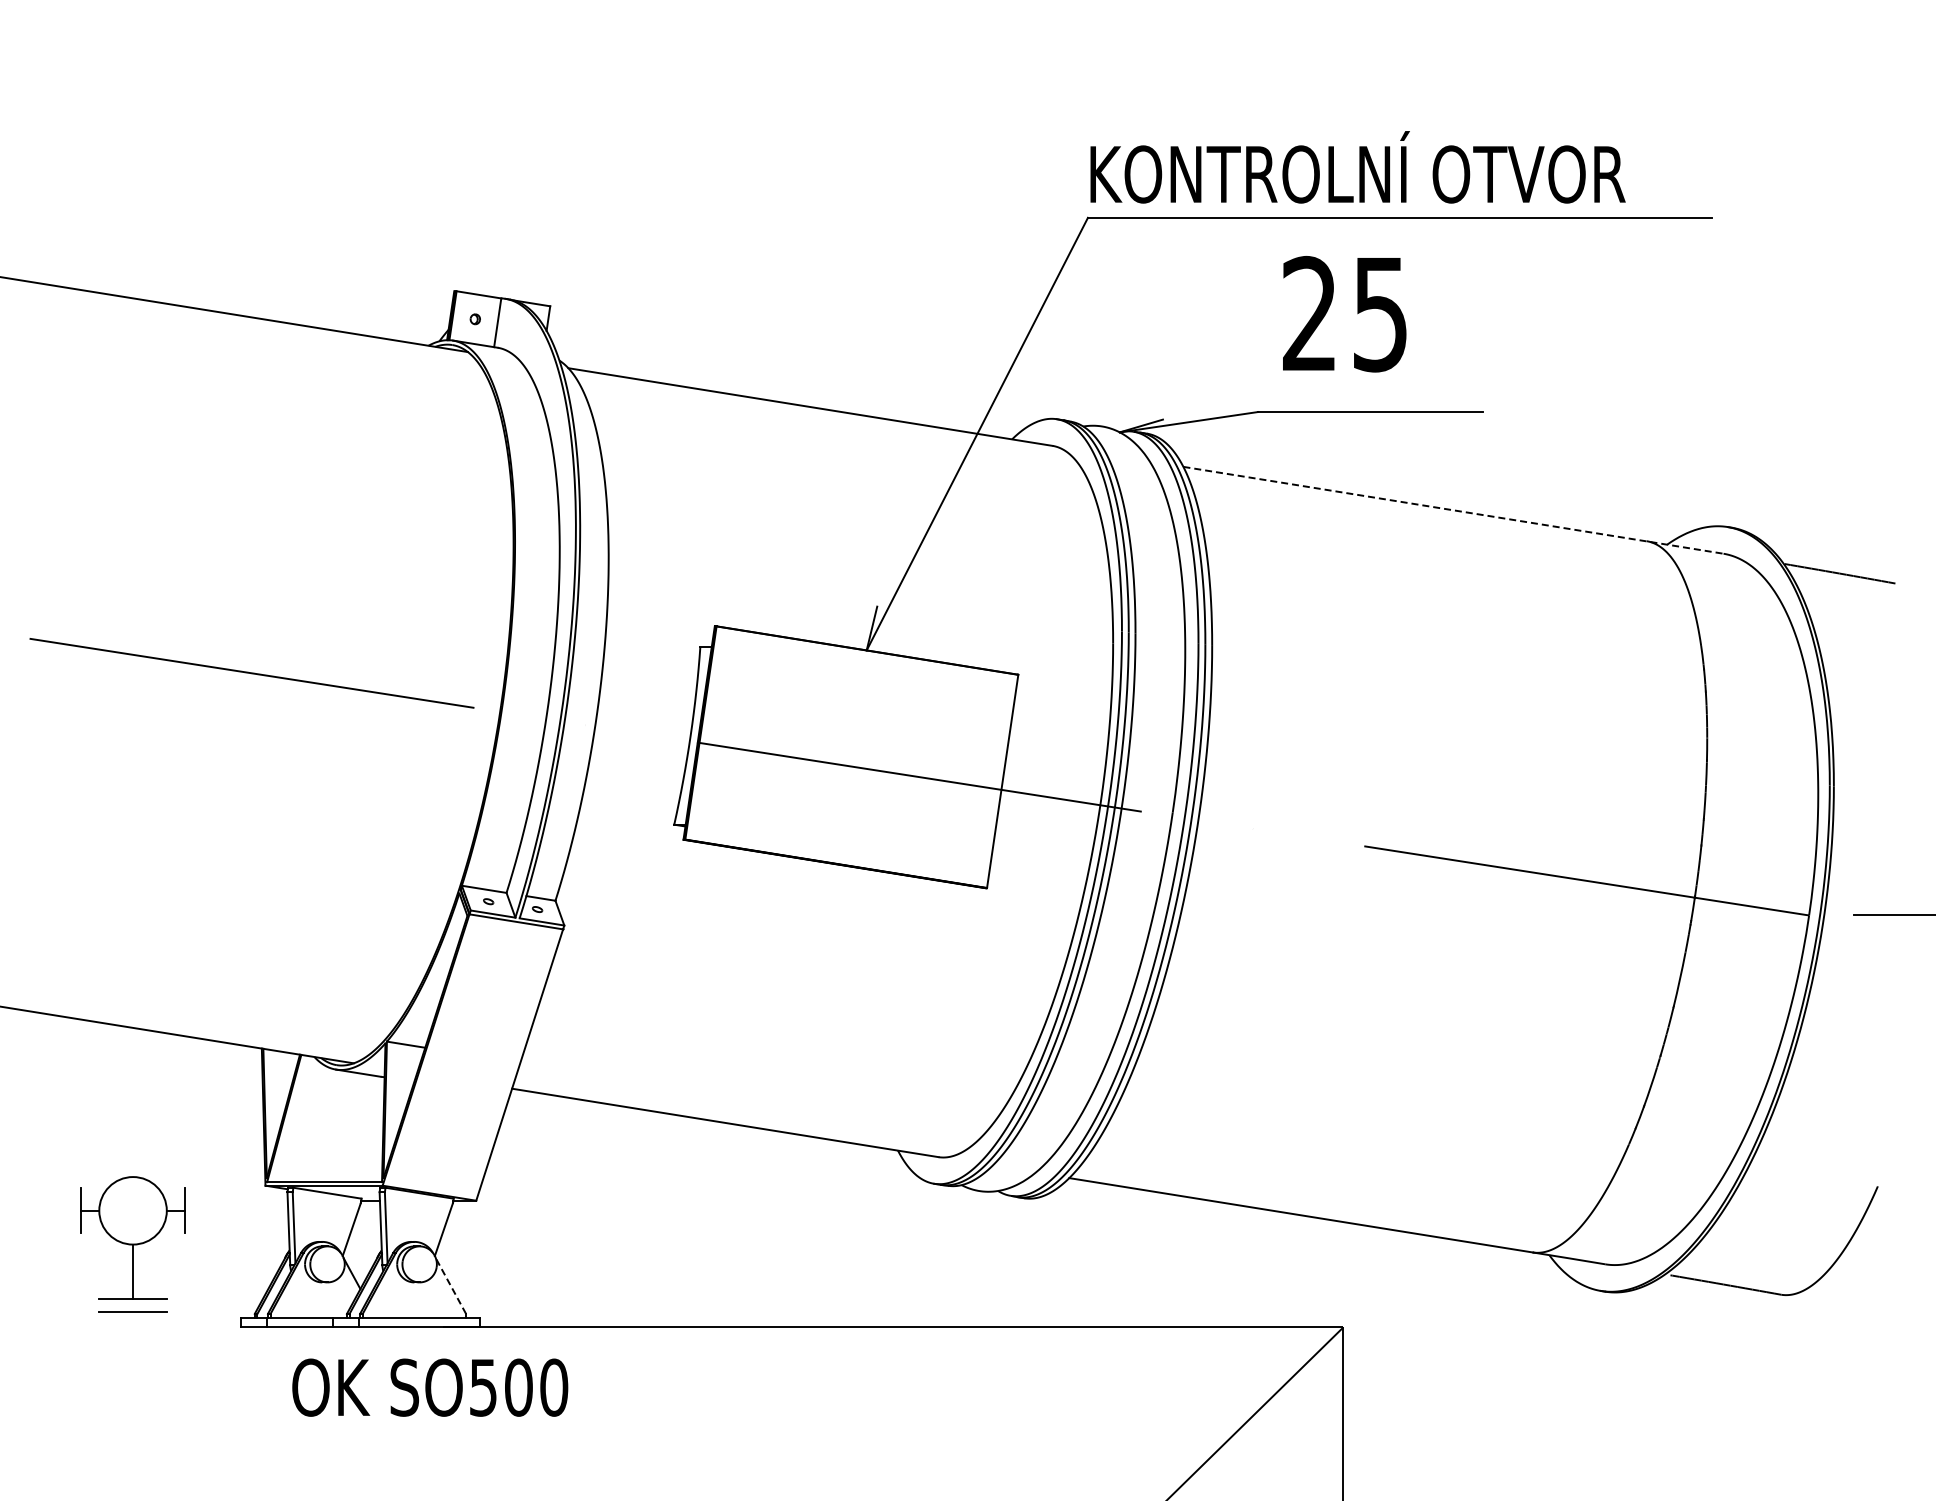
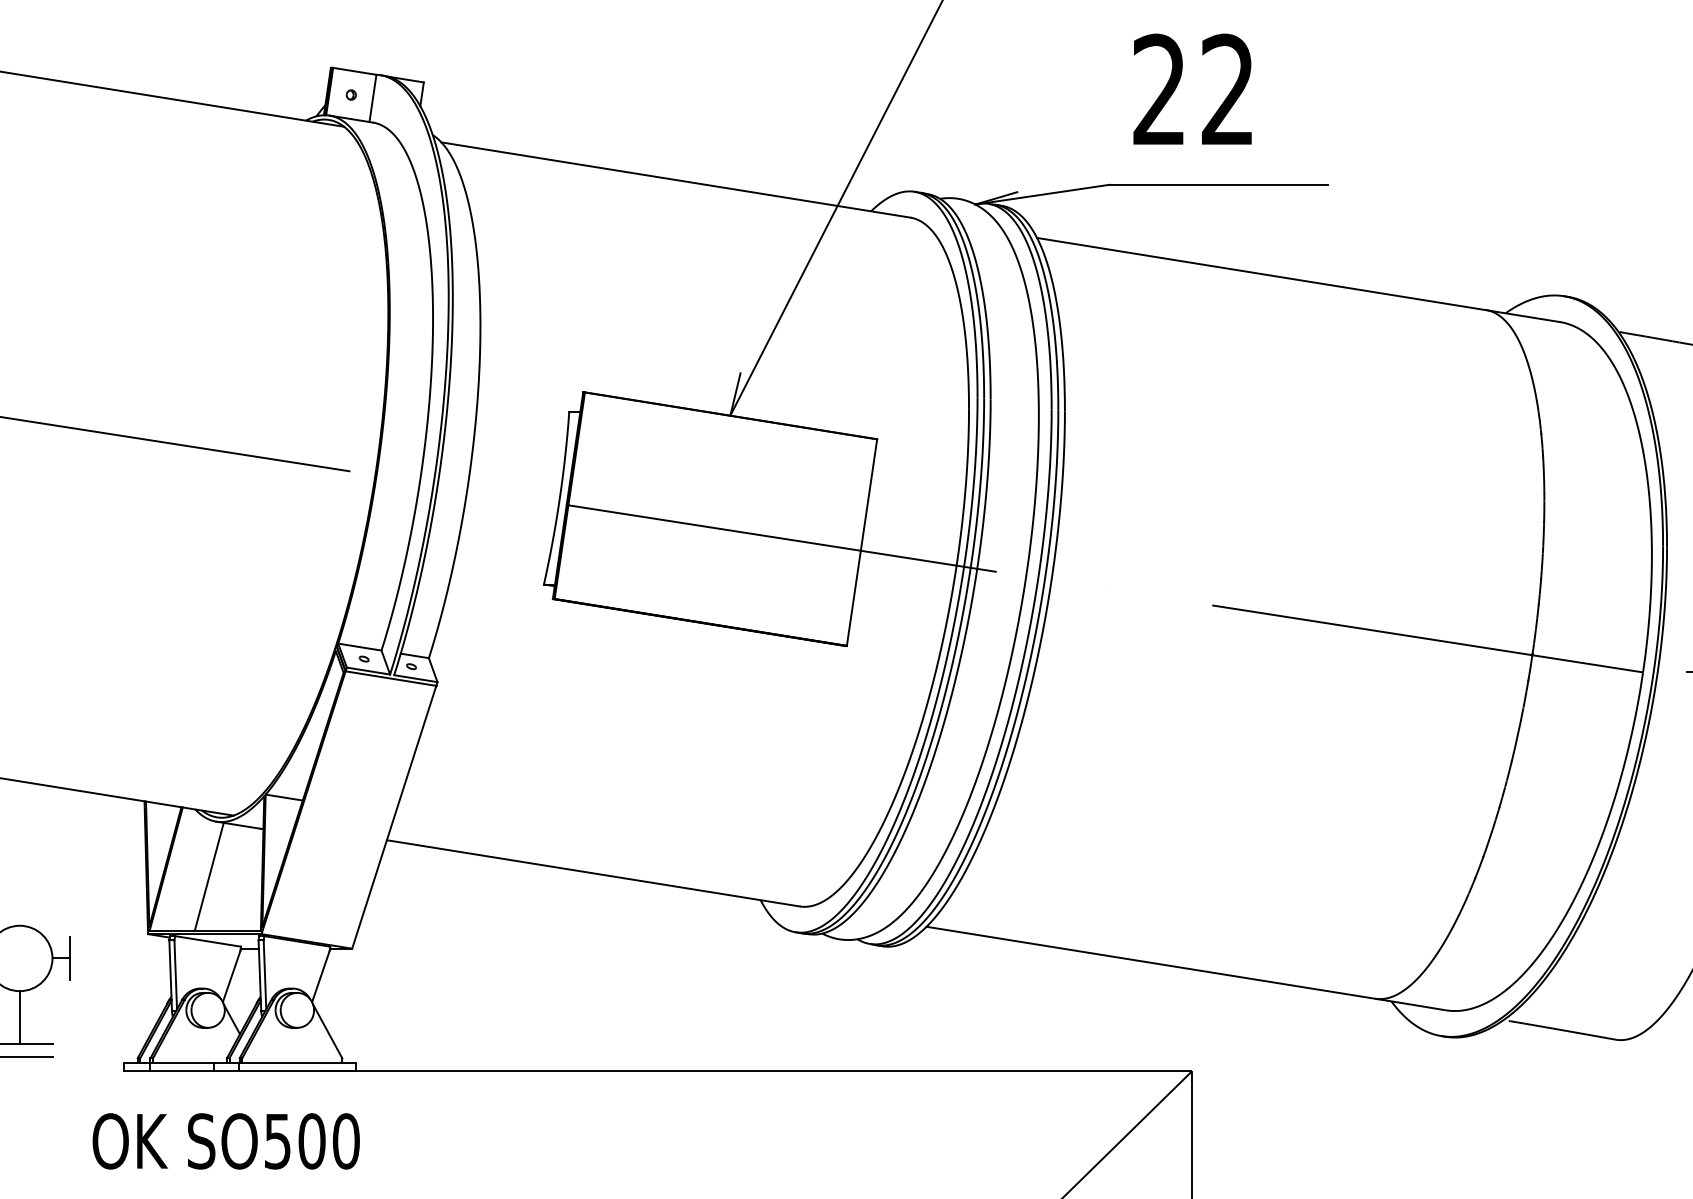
text: (1379, 313) -> (1226, 89), 25 -> 22
line: (1453, 510) -> (1298, 280), dashed -> solid
line: (328, 1126) -> (209, 876), added
line: (450, 1286) -> (327, 1031), dashed -> solid
text: (430, 1387) -> (226, 1141), moved

